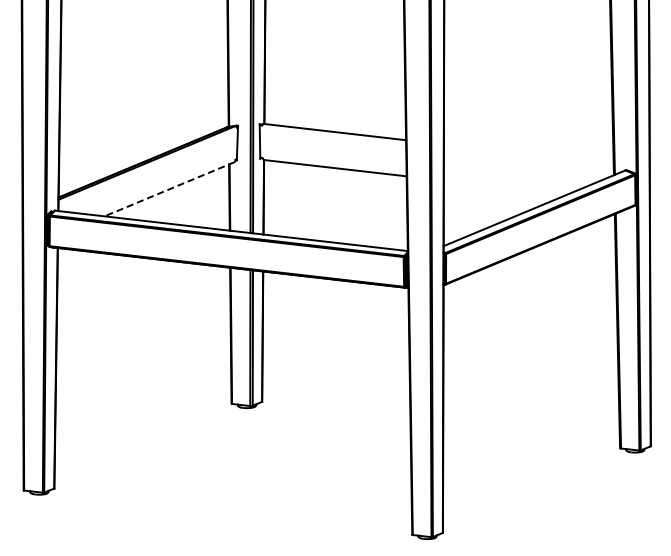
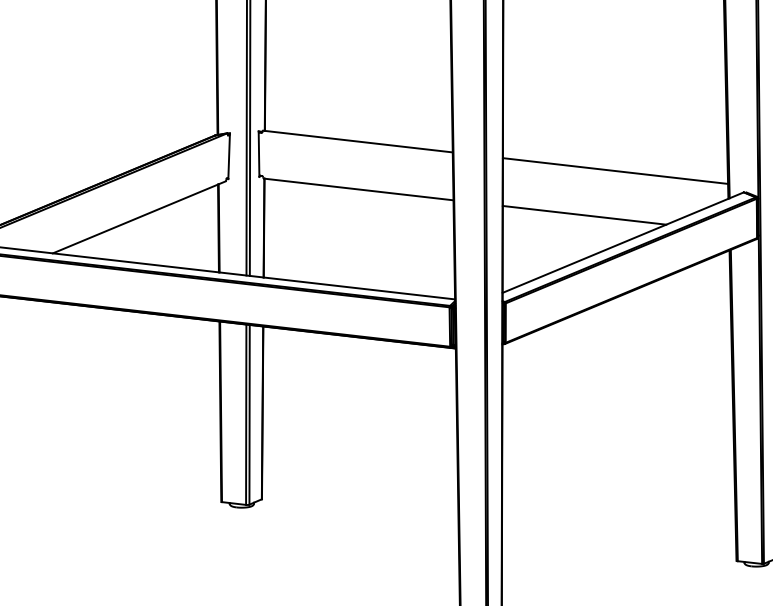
line: (528, 153) -> (615, 170), added
line: (505, 187) -> (584, 215), added
line: (169, 189) -> (139, 217), dashed -> solid

